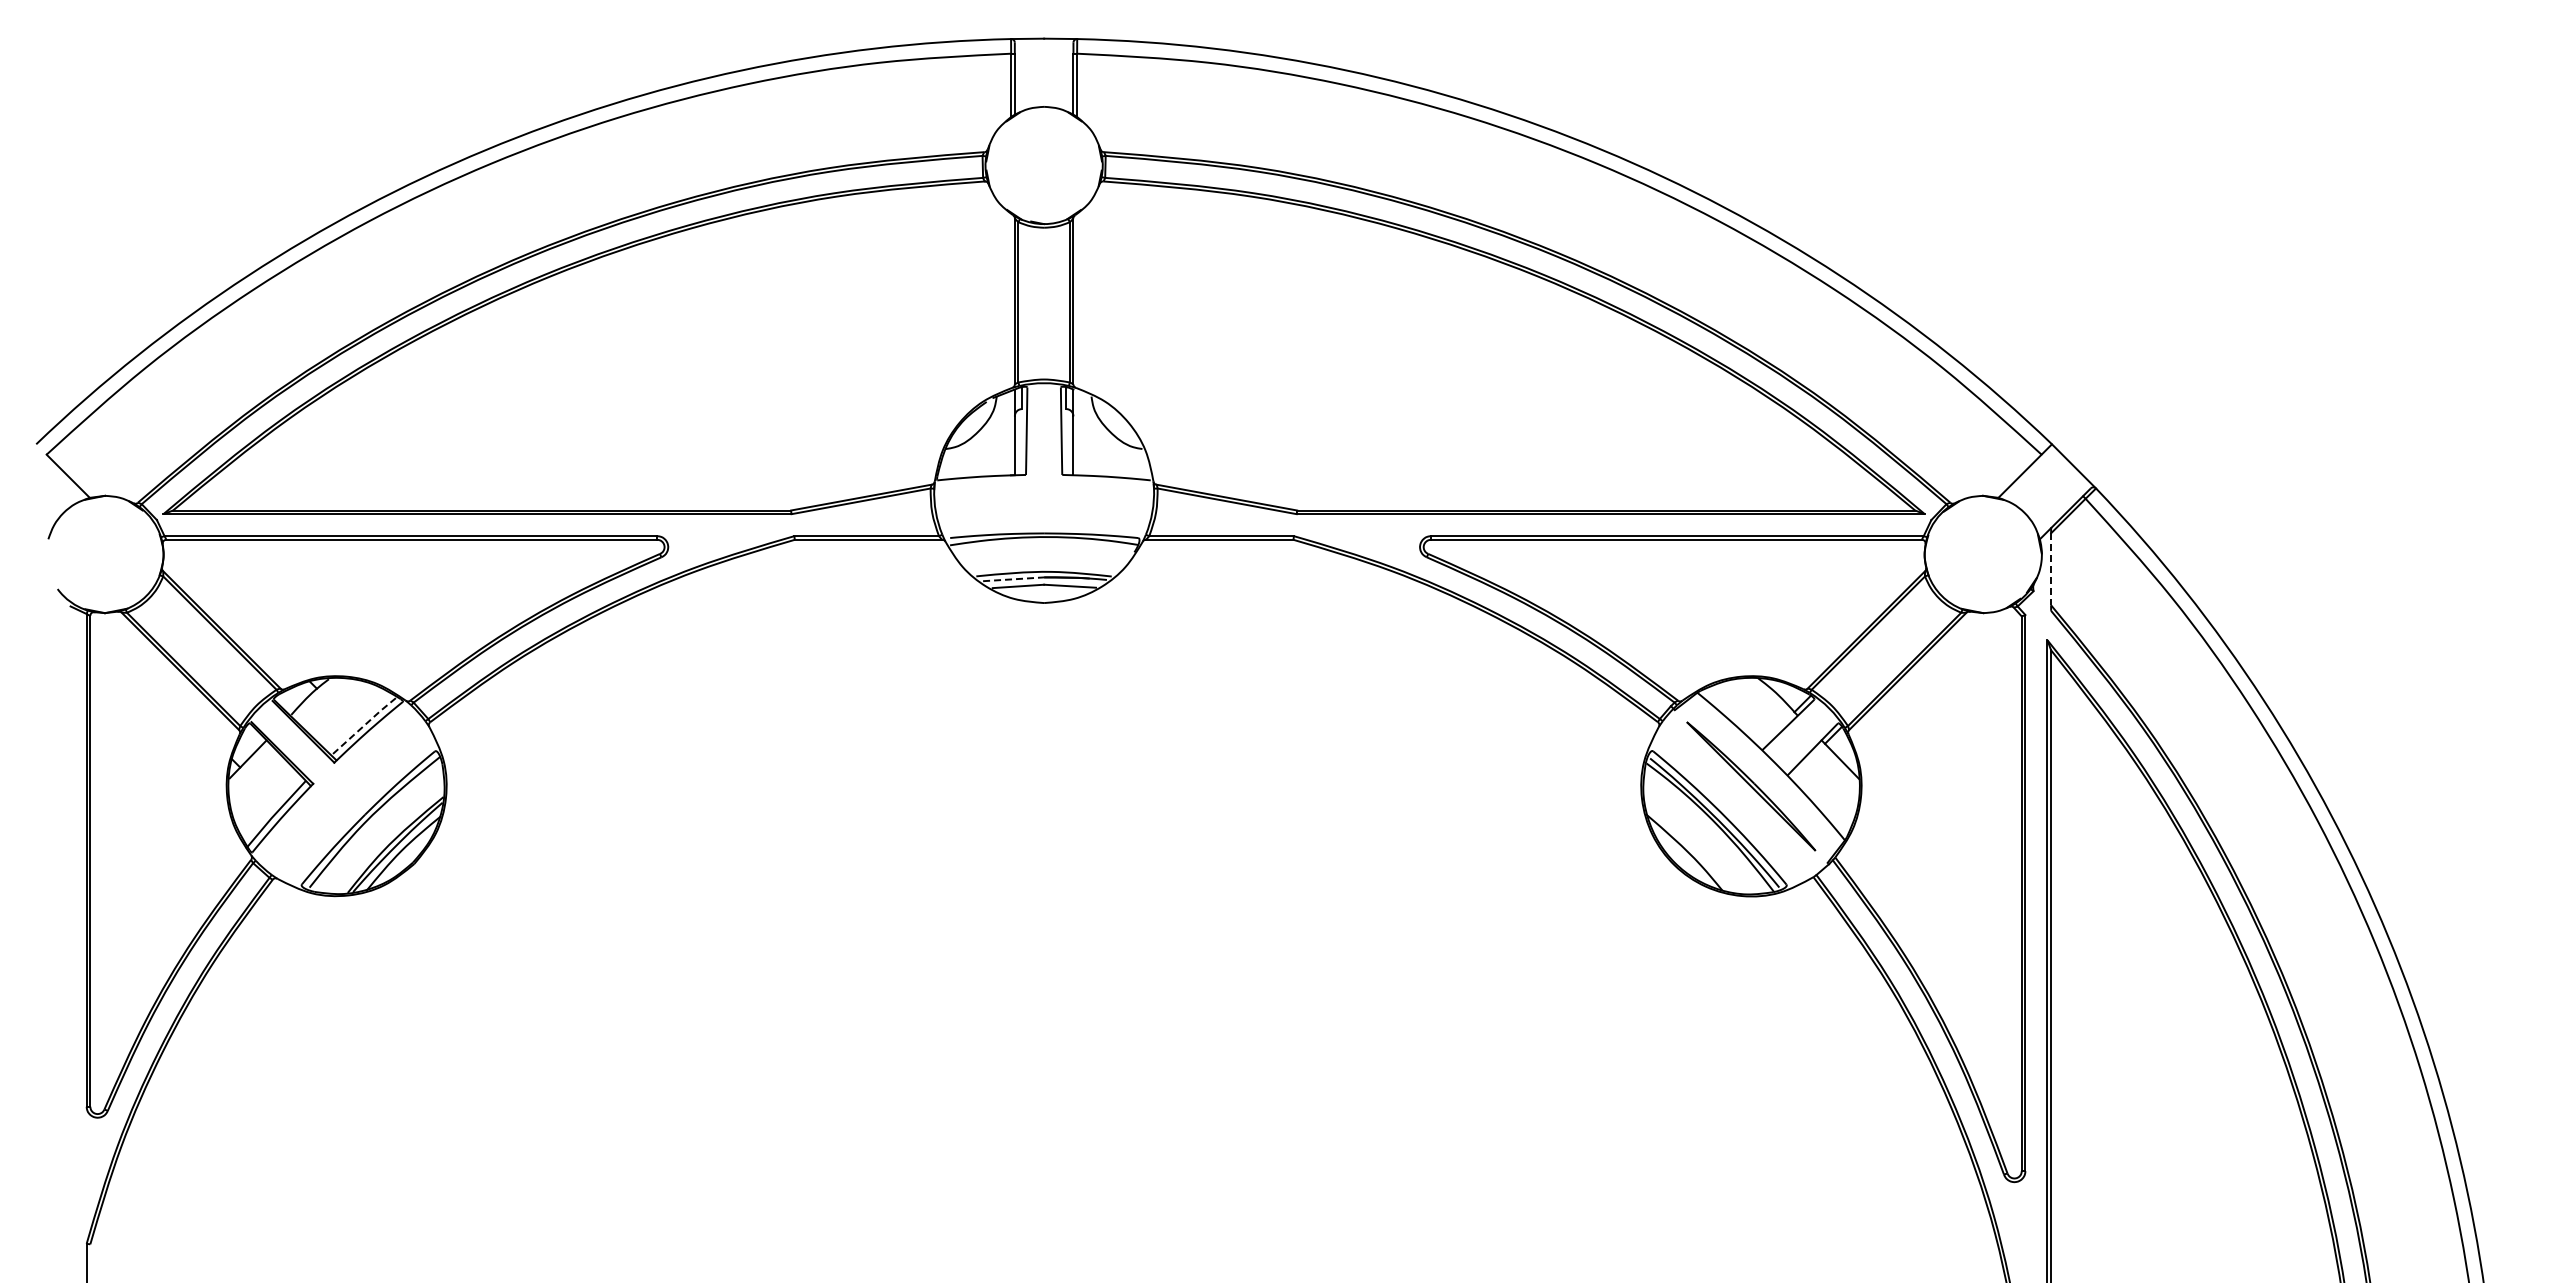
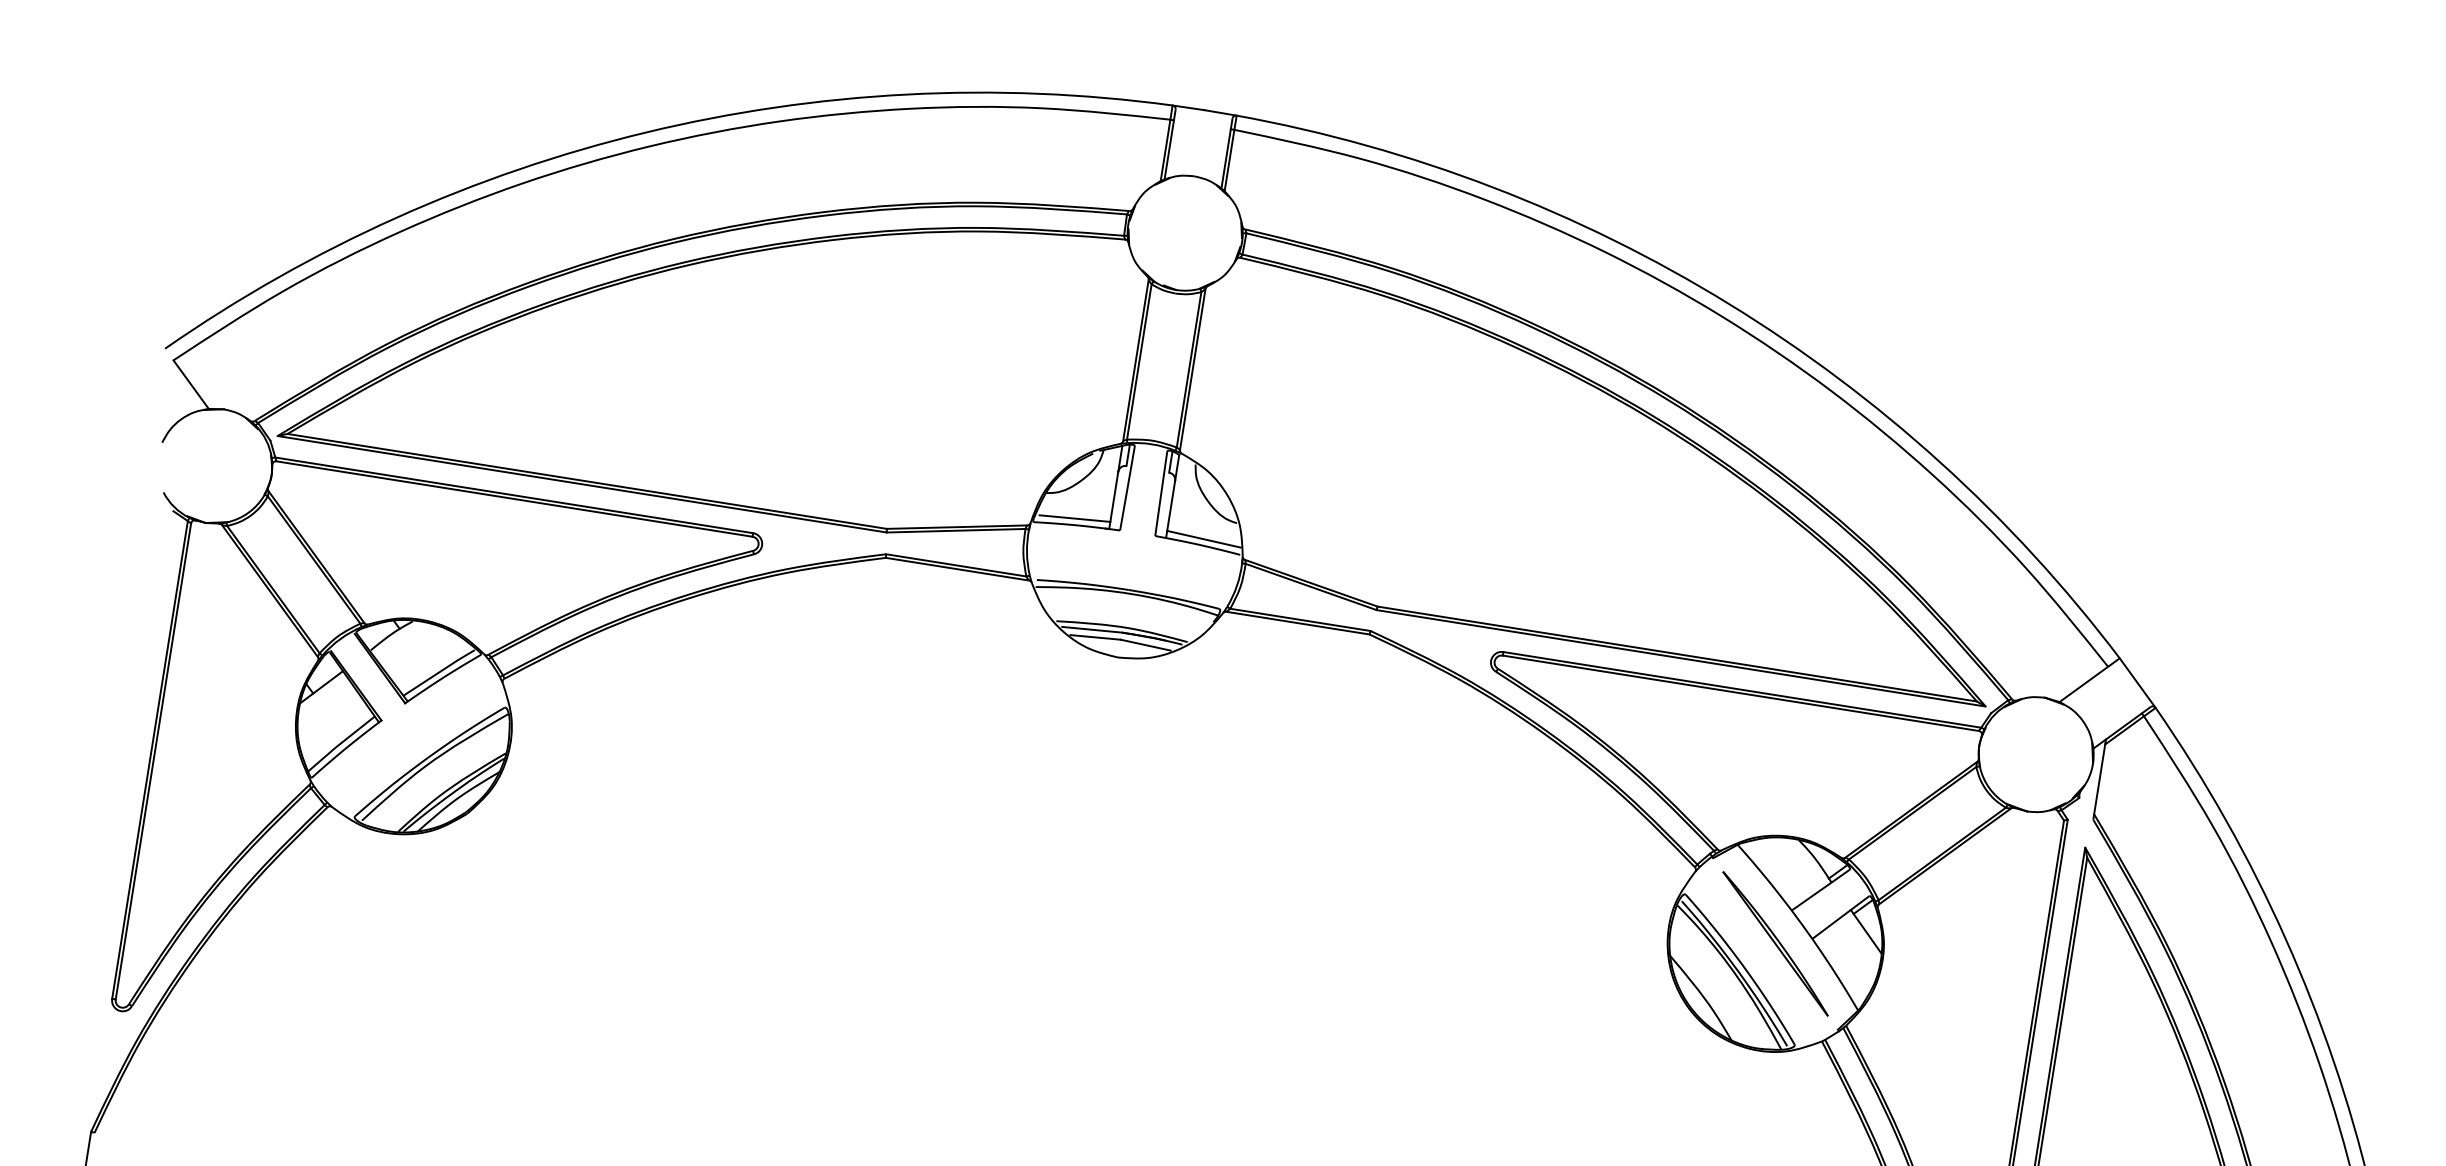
line: (978, 469) -> (1074, 517), added
line: (1111, 469) -> (1203, 538), added
line: (2051, 569) -> (2100, 779), dashed -> solid
line: (1013, 579) -> (1091, 629), dashed -> solid
line: (363, 726) -> (439, 672), dashed -> solid

